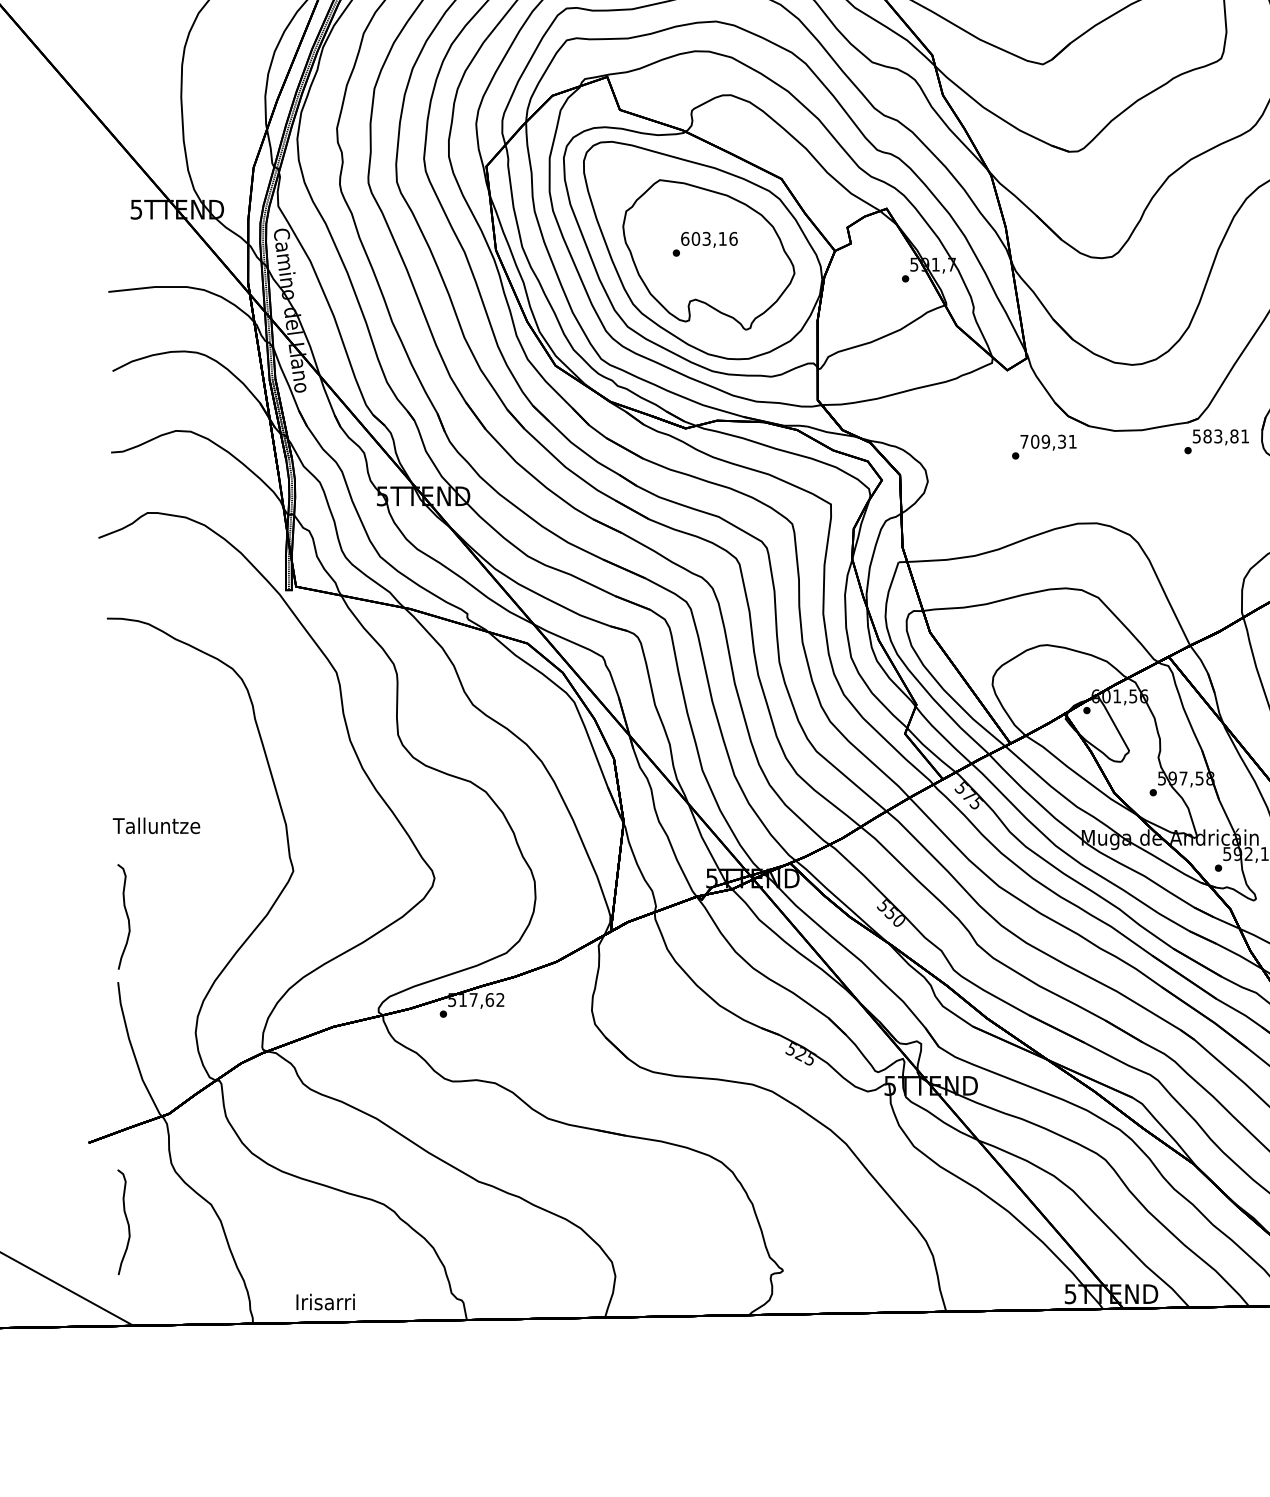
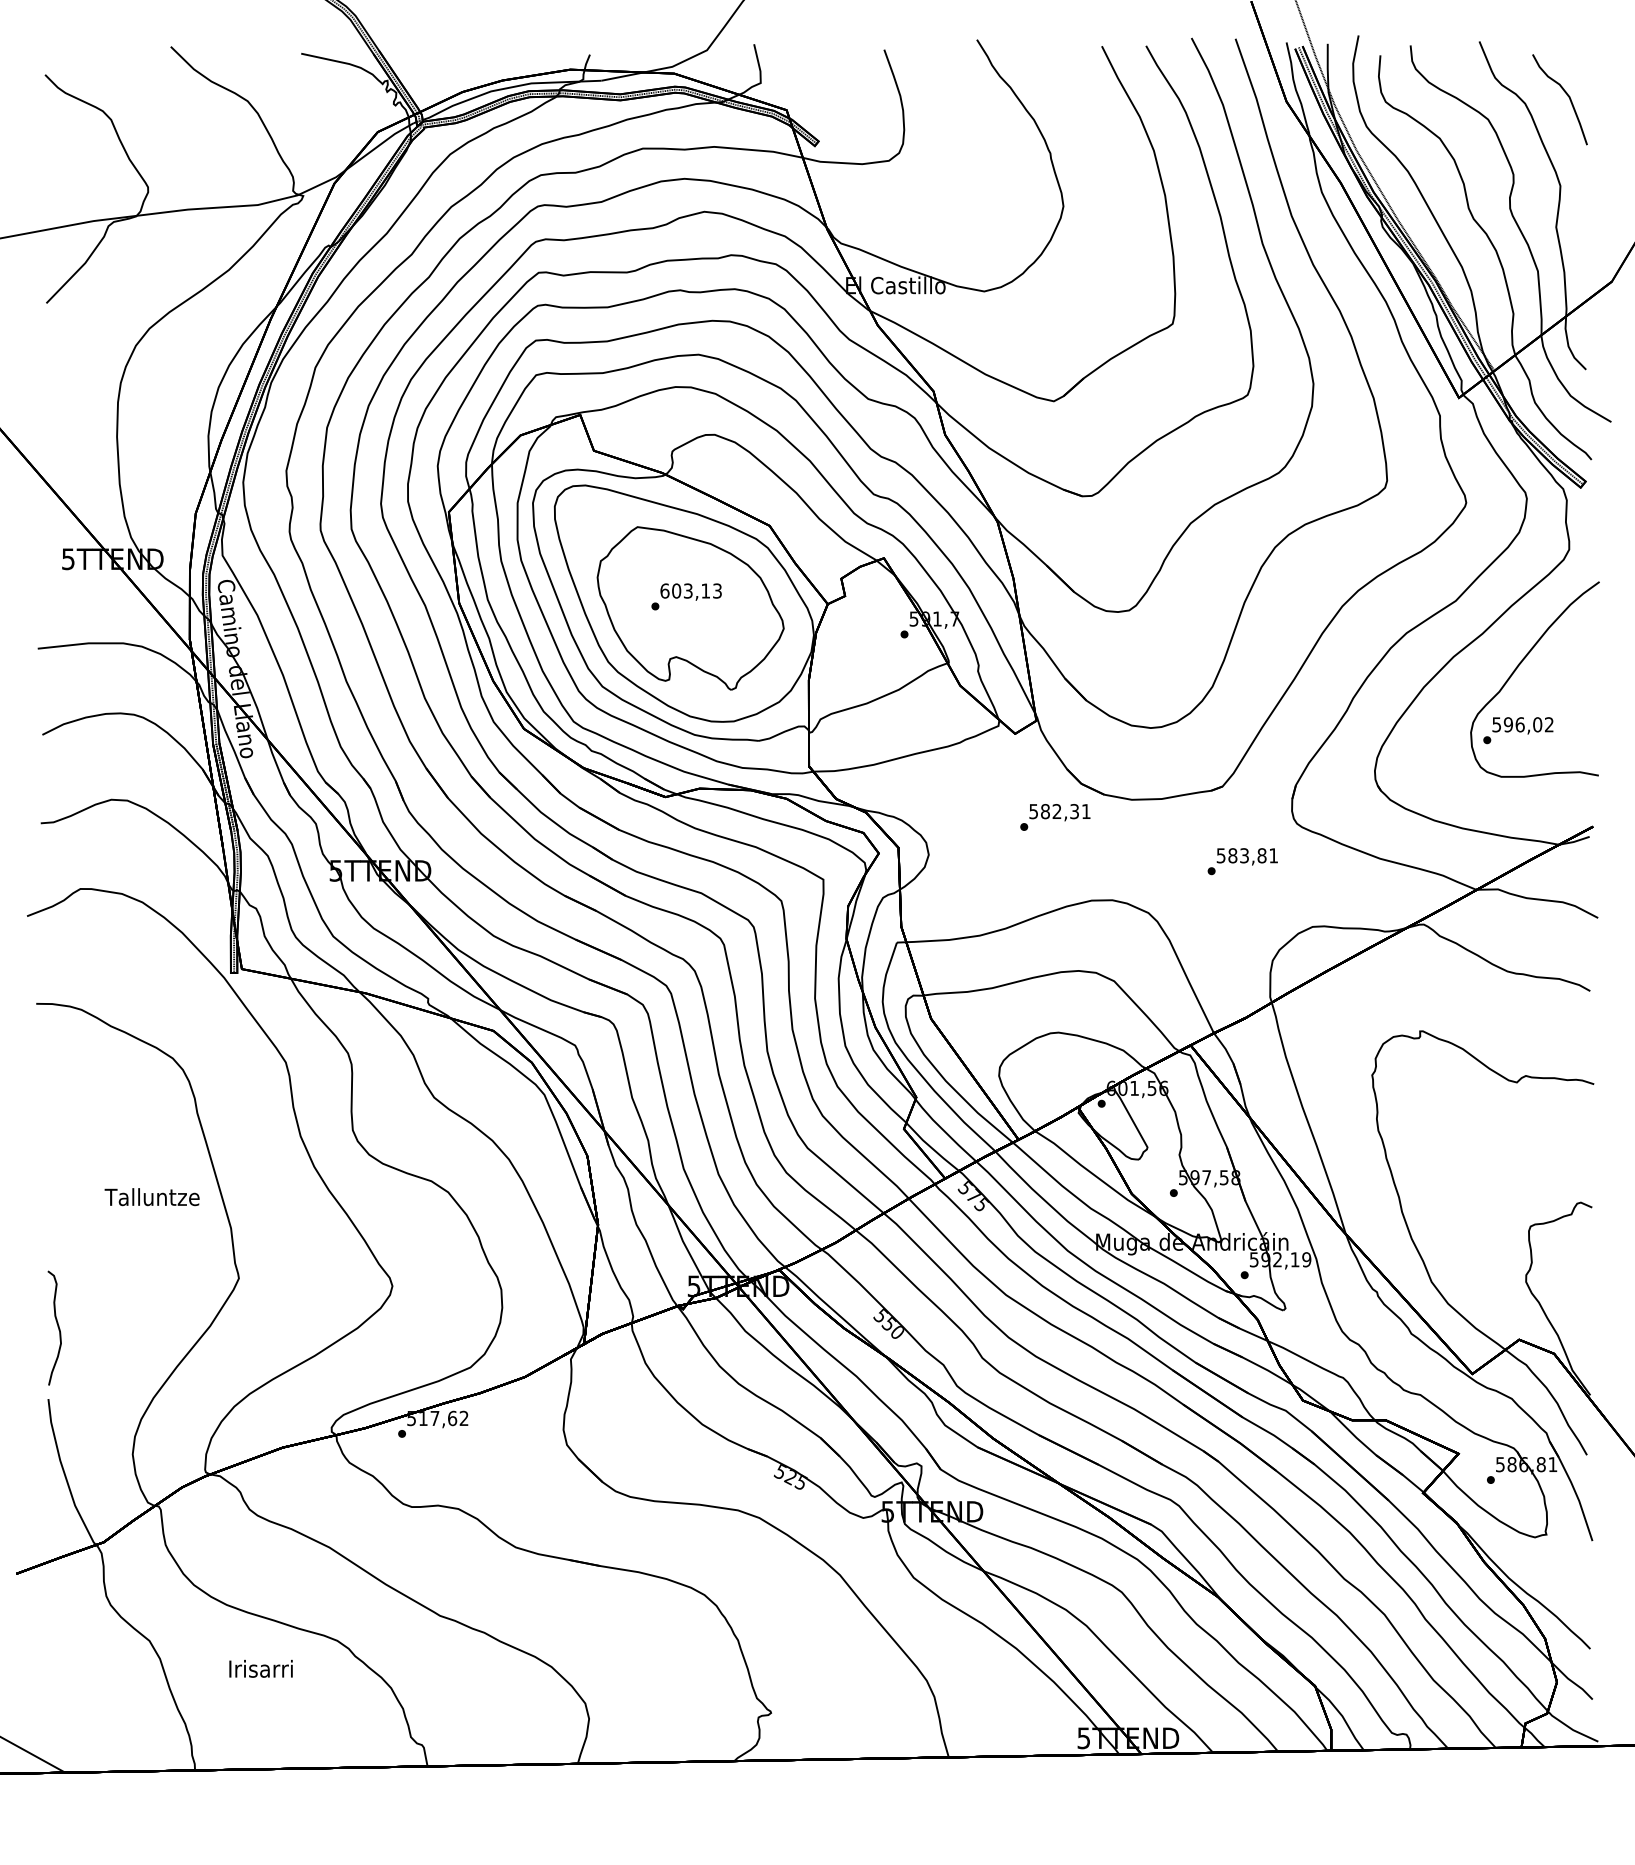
text: (733, 238) -> (717, 590), 603,16 -> 603,13
text: (1035, 441) -> (1045, 811), 709,31 -> 582,31
text: (1216, 441) -> (1242, 861), moved
text: (155, 826) -> (151, 1197), moved
curve: (126, 1221) -> (57, 1659), removed
text: (325, 1301) -> (260, 1668), moved

